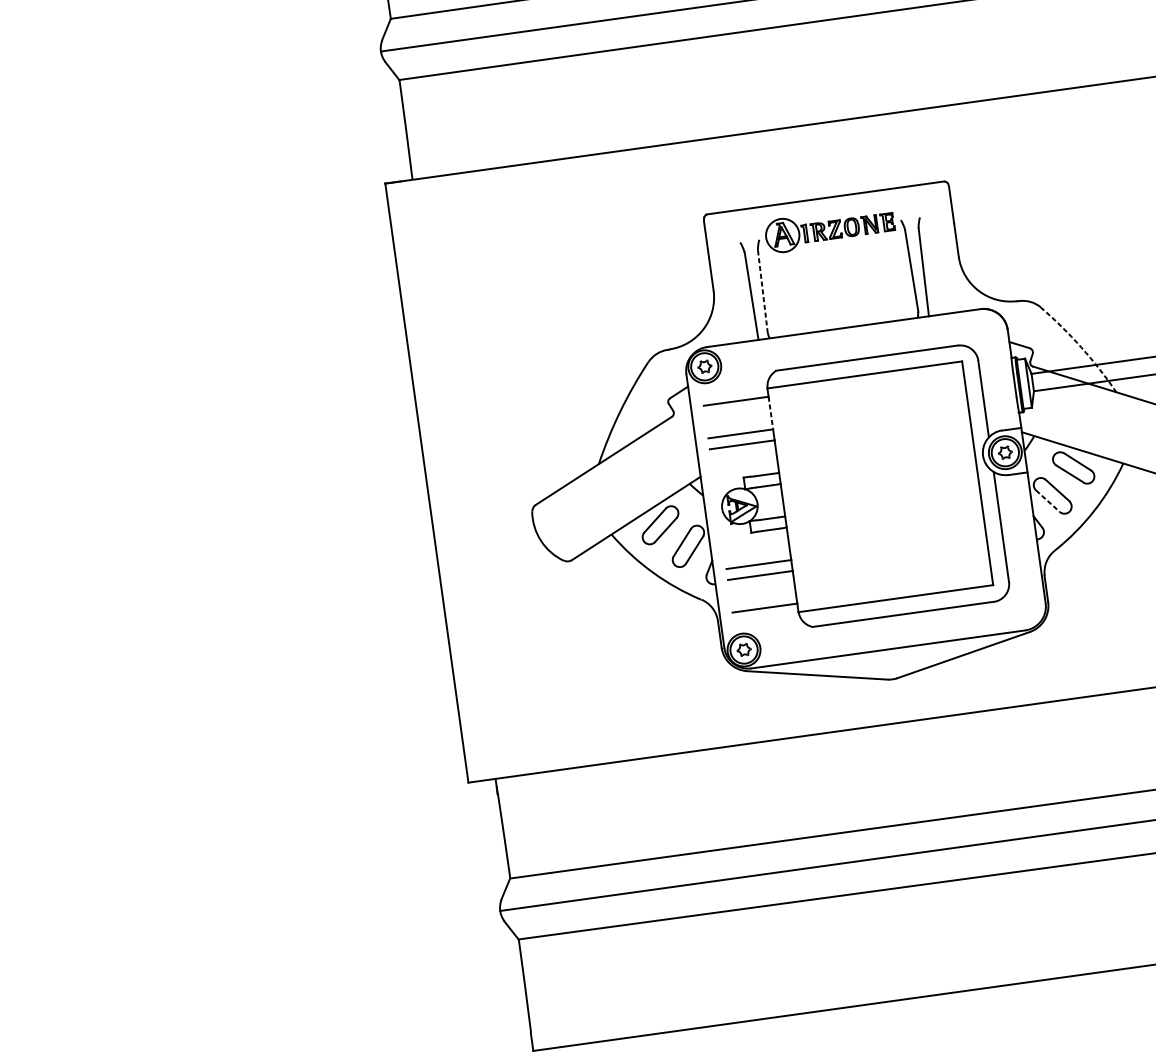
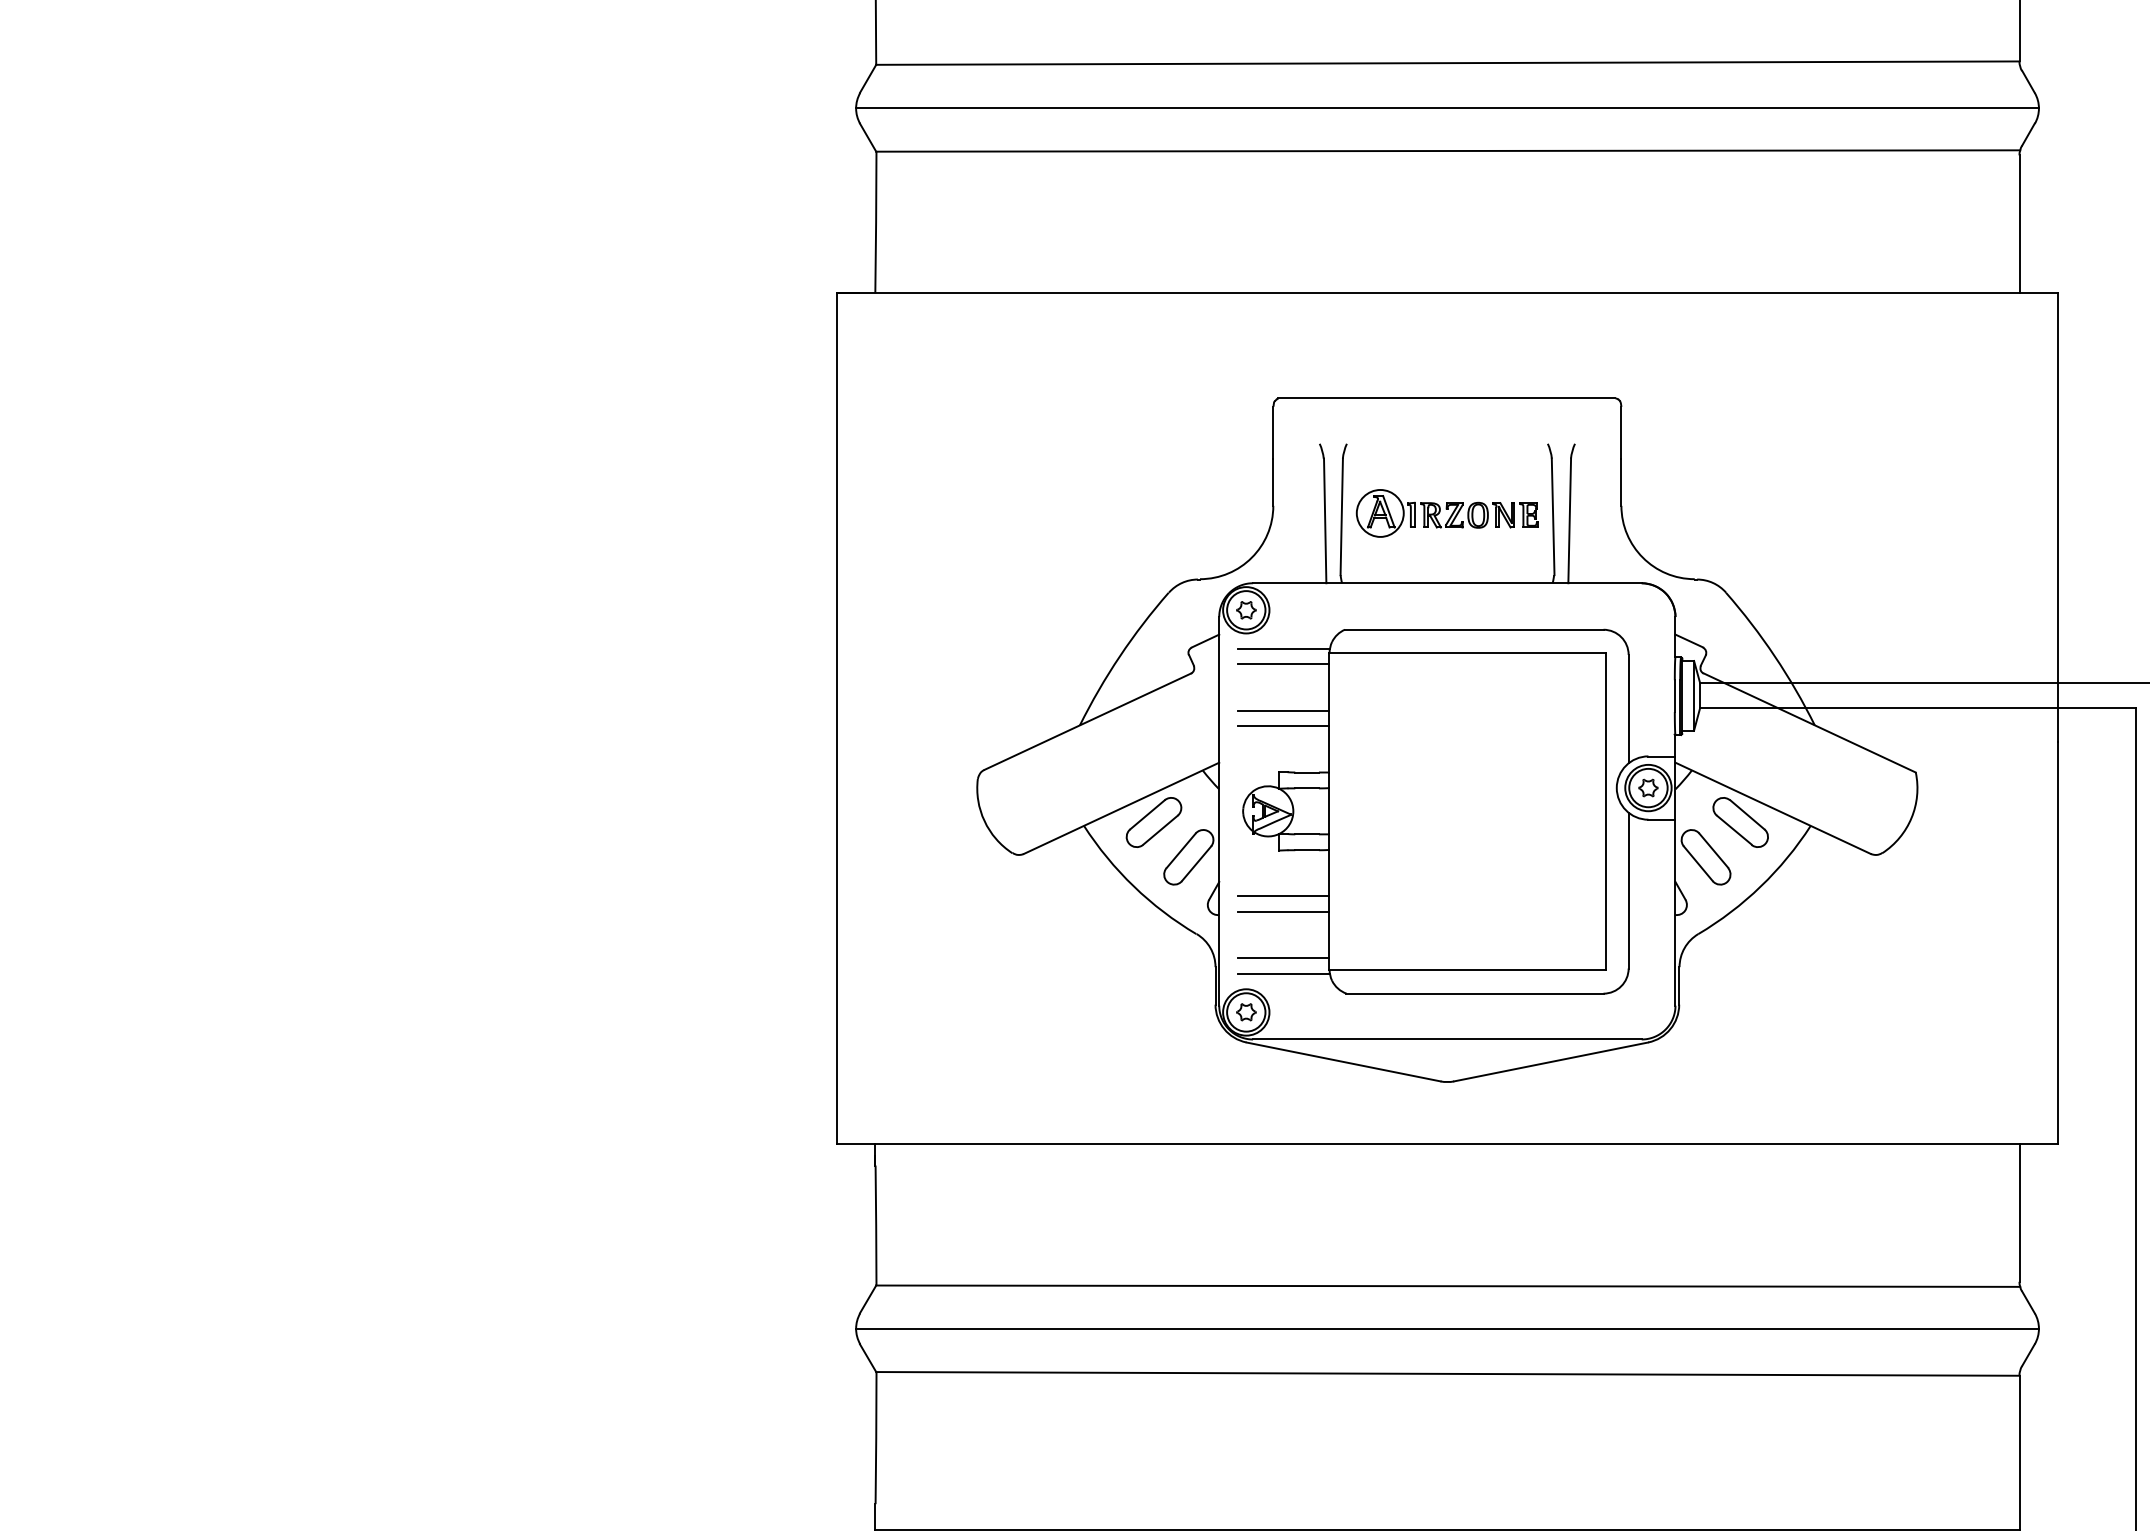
part: (829, 229) -> (1446, 513), moved
line: (762, 292) -> (1341, 517), dashed -> solid
arc: (1081, 347) -> (1774, 656), dashed -> solid
line: (734, 390) -> (1283, 648), added
line: (771, 413) -> (1329, 688), dashed -> solid
line: (1048, 501) -> (1698, 864), dashed -> solid
line: (766, 618) -> (1283, 973), added

